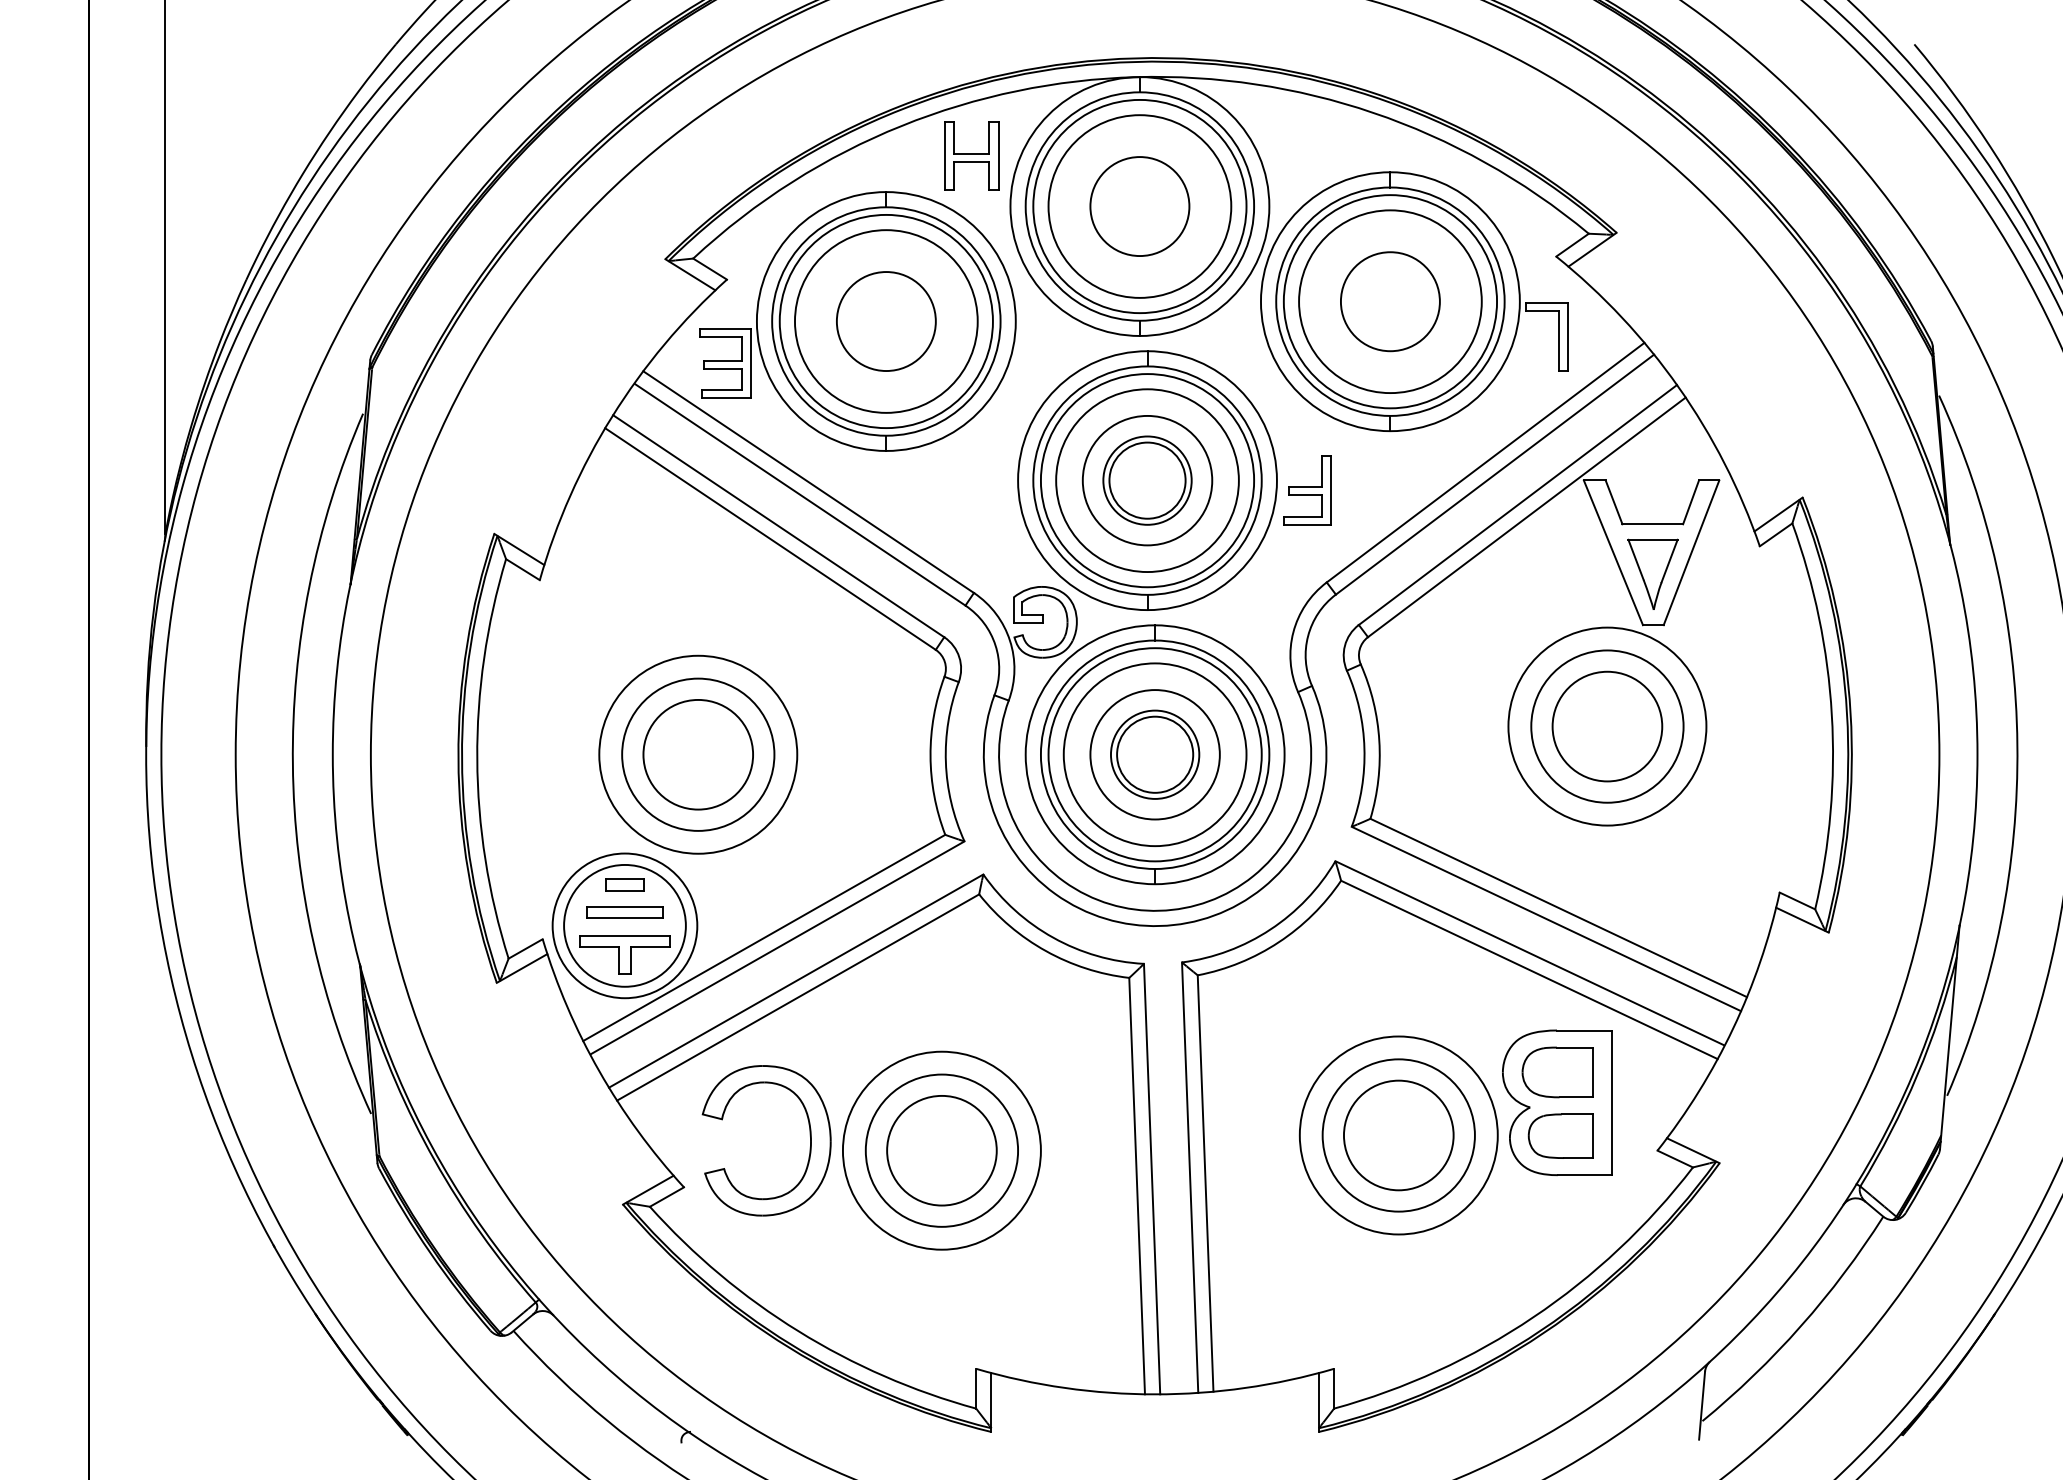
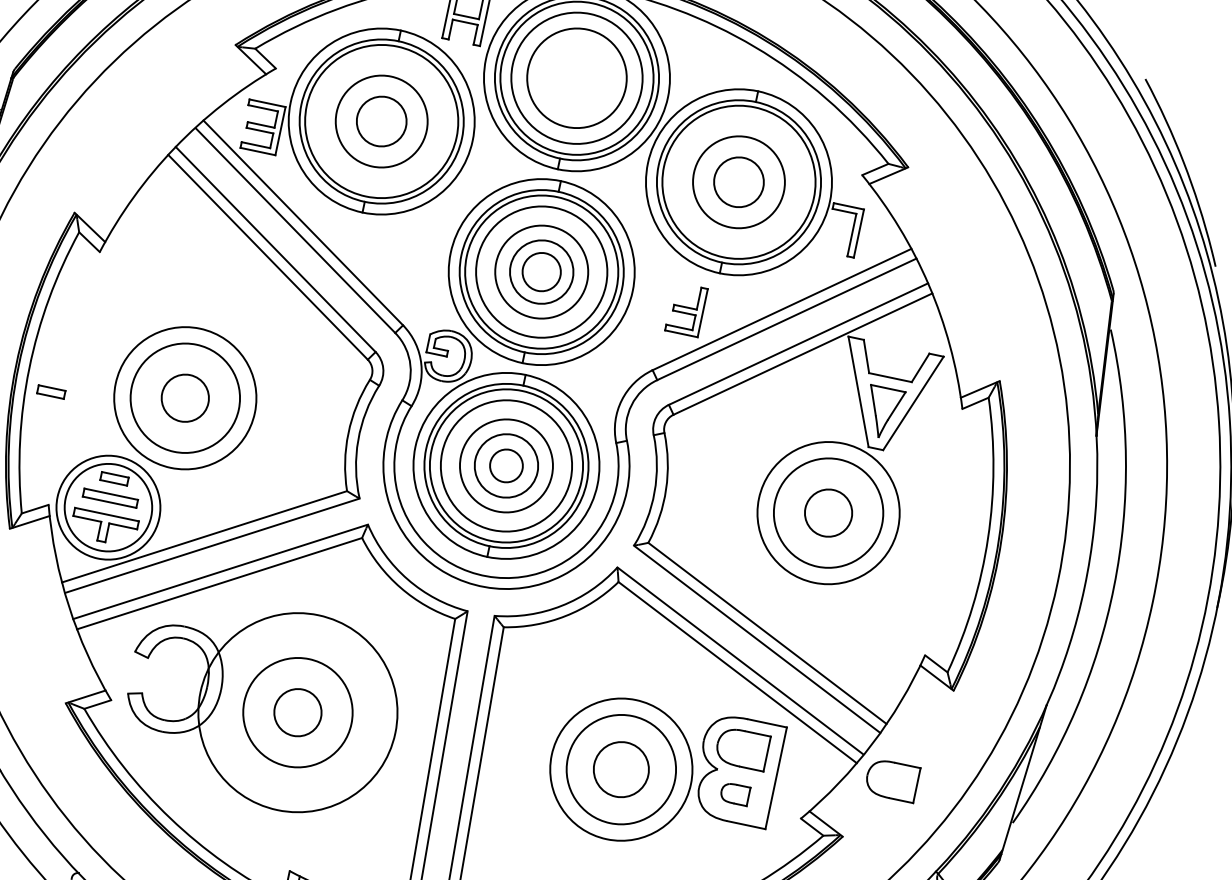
circle: (1139, 206) -> (576, 78), size x1.4
circle: (1389, 301) -> (738, 182), size x0.7
circle: (1390, 301) -> (739, 182), size x0.7
circle: (885, 321) -> (381, 121), size x0.7
circle: (885, 321) -> (381, 121), size x0.7
circle: (1147, 480) -> (541, 272), size x0.7
part: (1307, 490) -> (686, 309), moved
circle: (1607, 726) -> (828, 513), size x0.6
circle: (698, 754) -> (185, 398), size x0.6
circle: (1155, 754) -> (506, 465), size x0.6
part: (513, 784) -> (51, 391), added
part: (1770, 1072) -> (891, 780), added
circle: (1398, 1135) -> (621, 769), size x0.7
part: (1560, 1135) -> (735, 793), size x0.6
circle: (941, 1150) -> (297, 712), size x0.6
circle: (941, 1150) -> (297, 712), size x1.4

